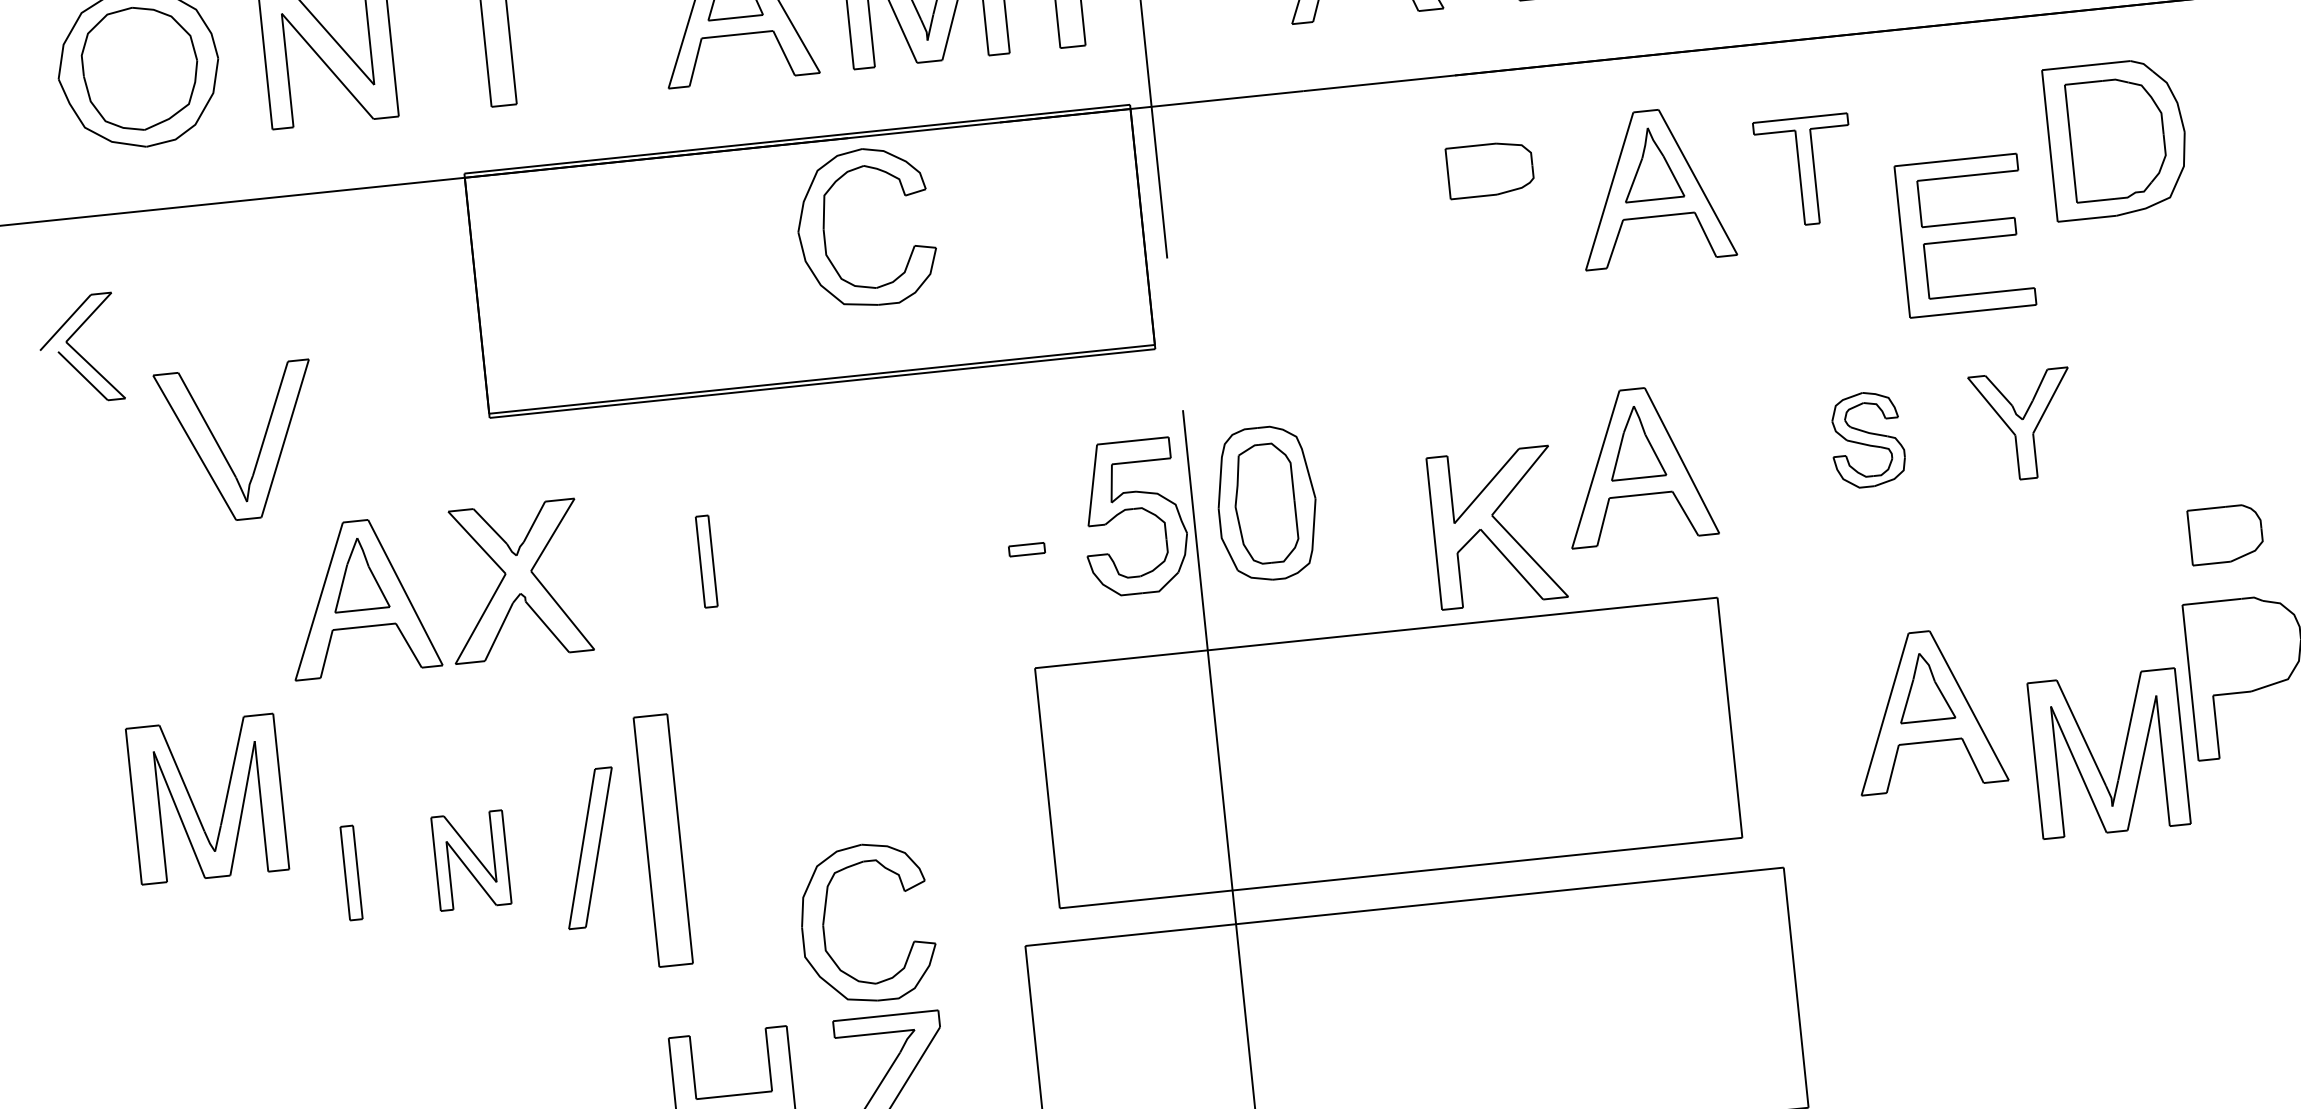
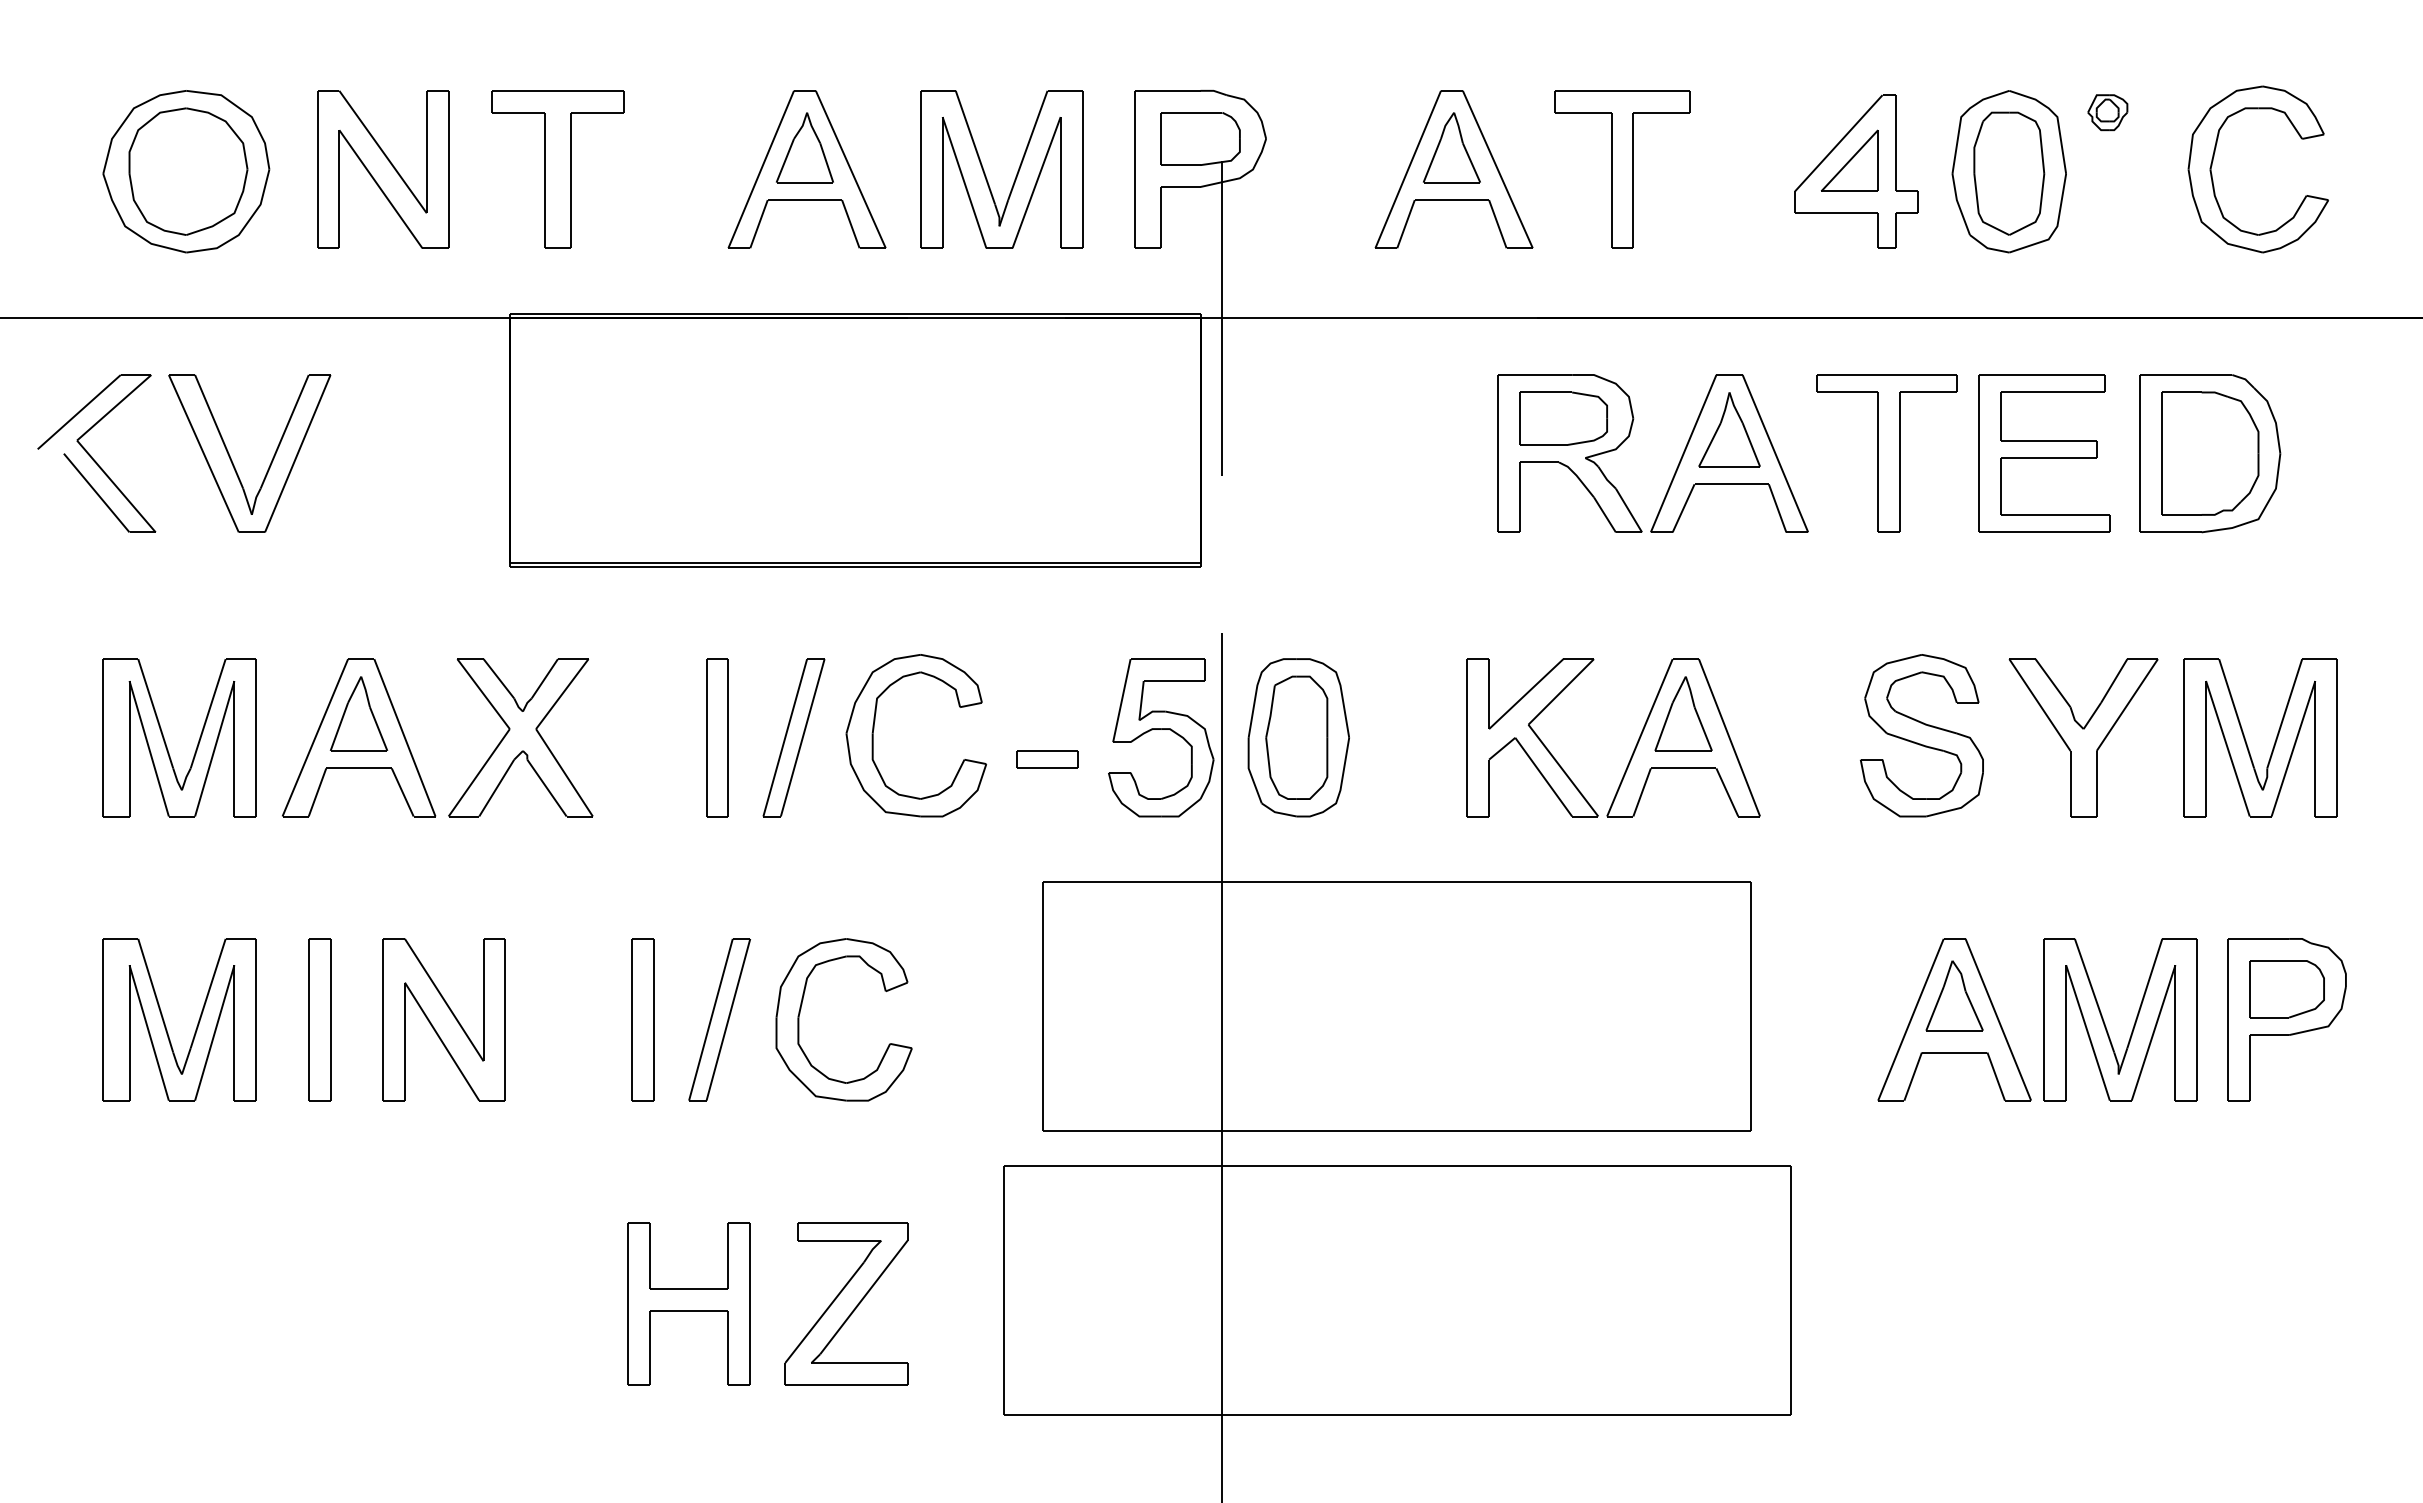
part: (1805, 171) -> (1886, 453), size x1.43
part: (1499, 202) -> (1569, 453), added
part: (824, 225) -> (874, 729), moved
part: (1965, 235) -> (2044, 453), moved
part: (79, 349) -> (96, 453), size x1.43
part: (2180, 411) -> (2246, 740), added
part: (2023, 425) -> (2083, 737), size x1.43
part: (1866, 439) -> (1921, 735), size x1.67
part: (224, 453) -> (233, 462), moved
part: (1497, 527) -> (1532, 737), moved
part: (2225, 534) -> (2286, 989), moved
part: (1026, 549) -> (1047, 759), size x1.67
part: (779, 553) -> (793, 737), added
part: (706, 561) -> (717, 737), size x1.67
part: (175, 619) -> (165, 740), added
part: (2122, 754) -> (2134, 1022), moved
part: (194, 804) -> (165, 1023), moved
part: (662, 840) -> (642, 1019), size x0.62
part: (590, 847) -> (719, 1019), moved
part: (470, 860) -> (443, 1019), size x1.67
part: (351, 872) -> (319, 1019), size x1.67
part: (825, 917) -> (801, 1009), moved

